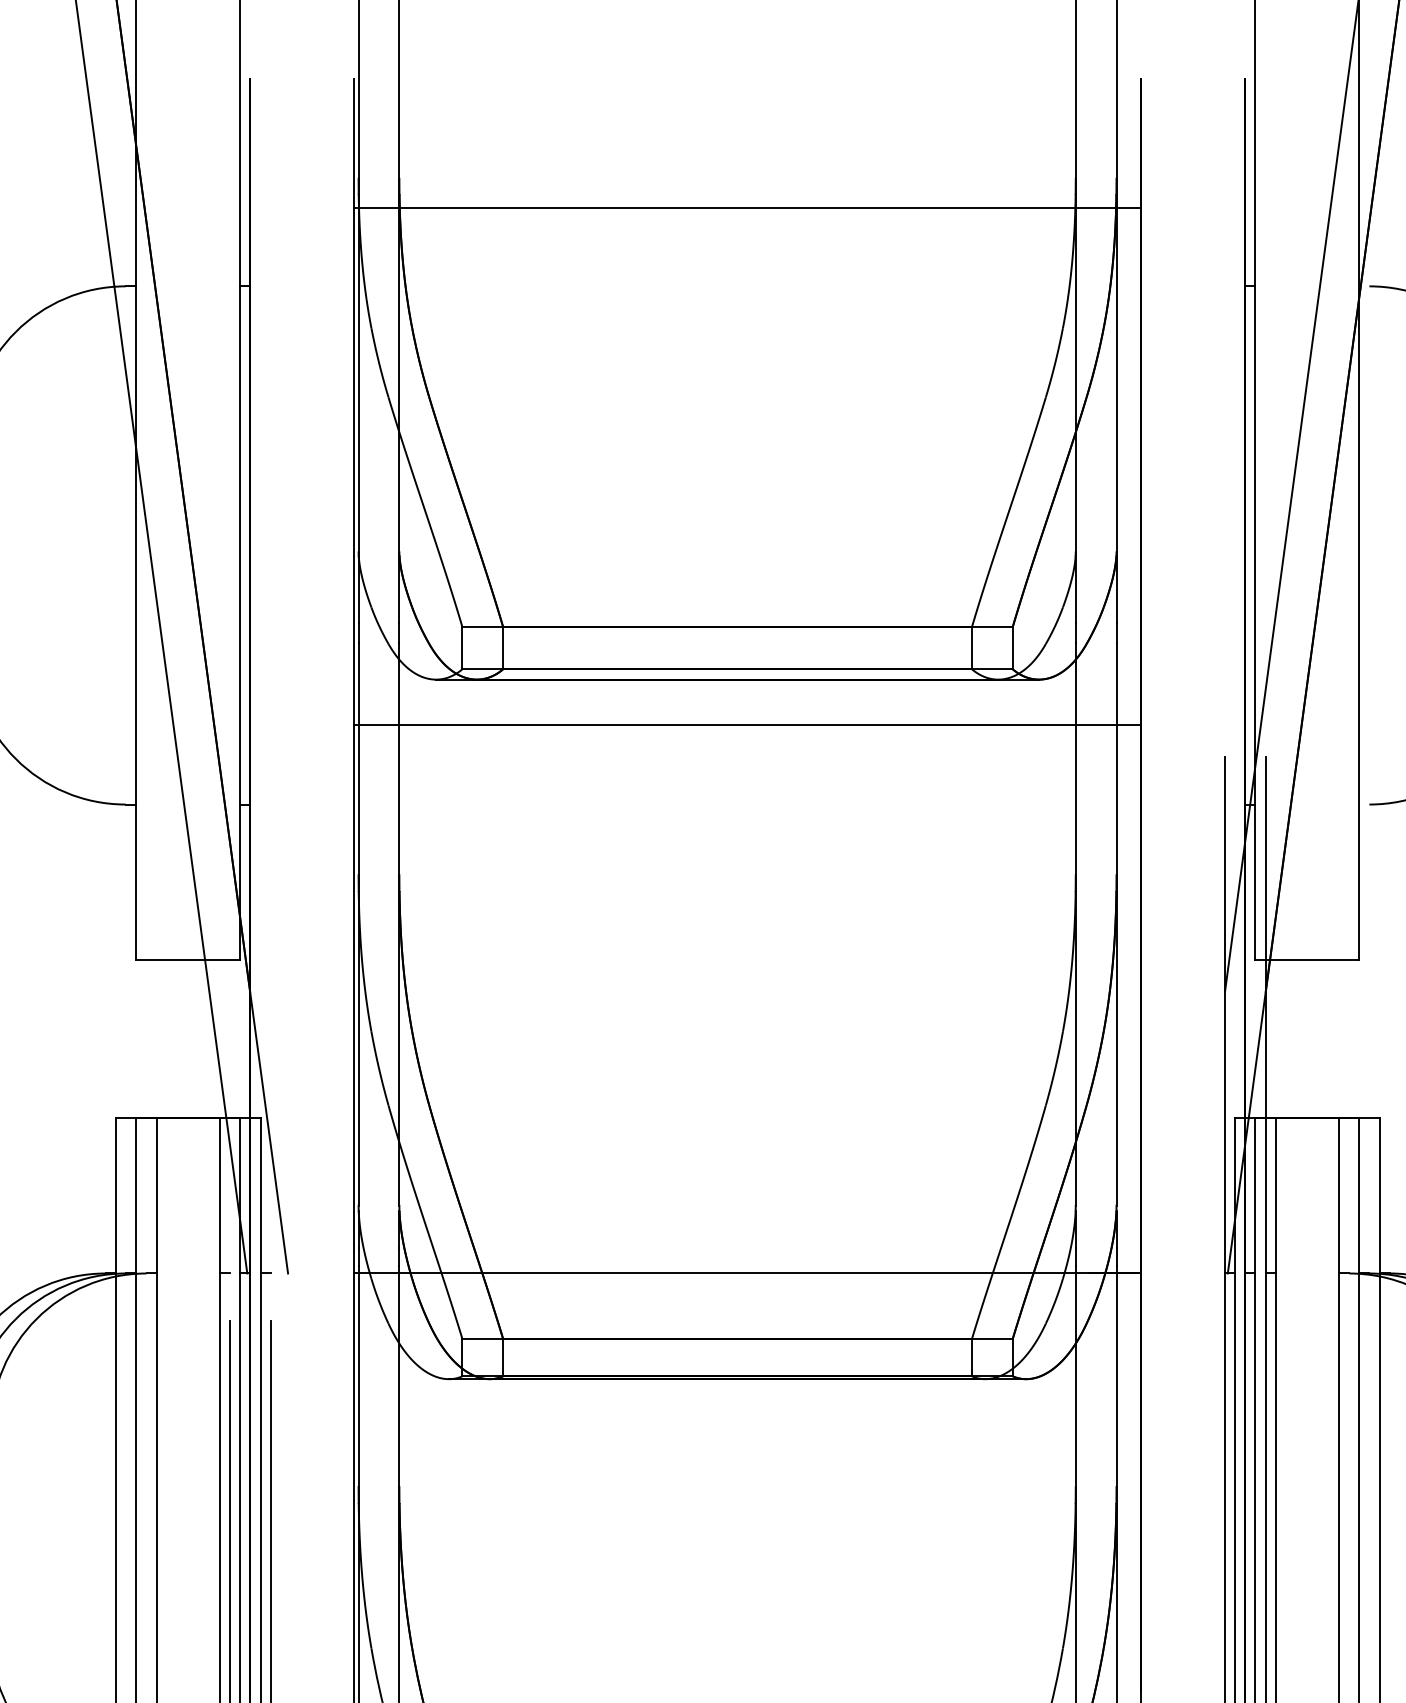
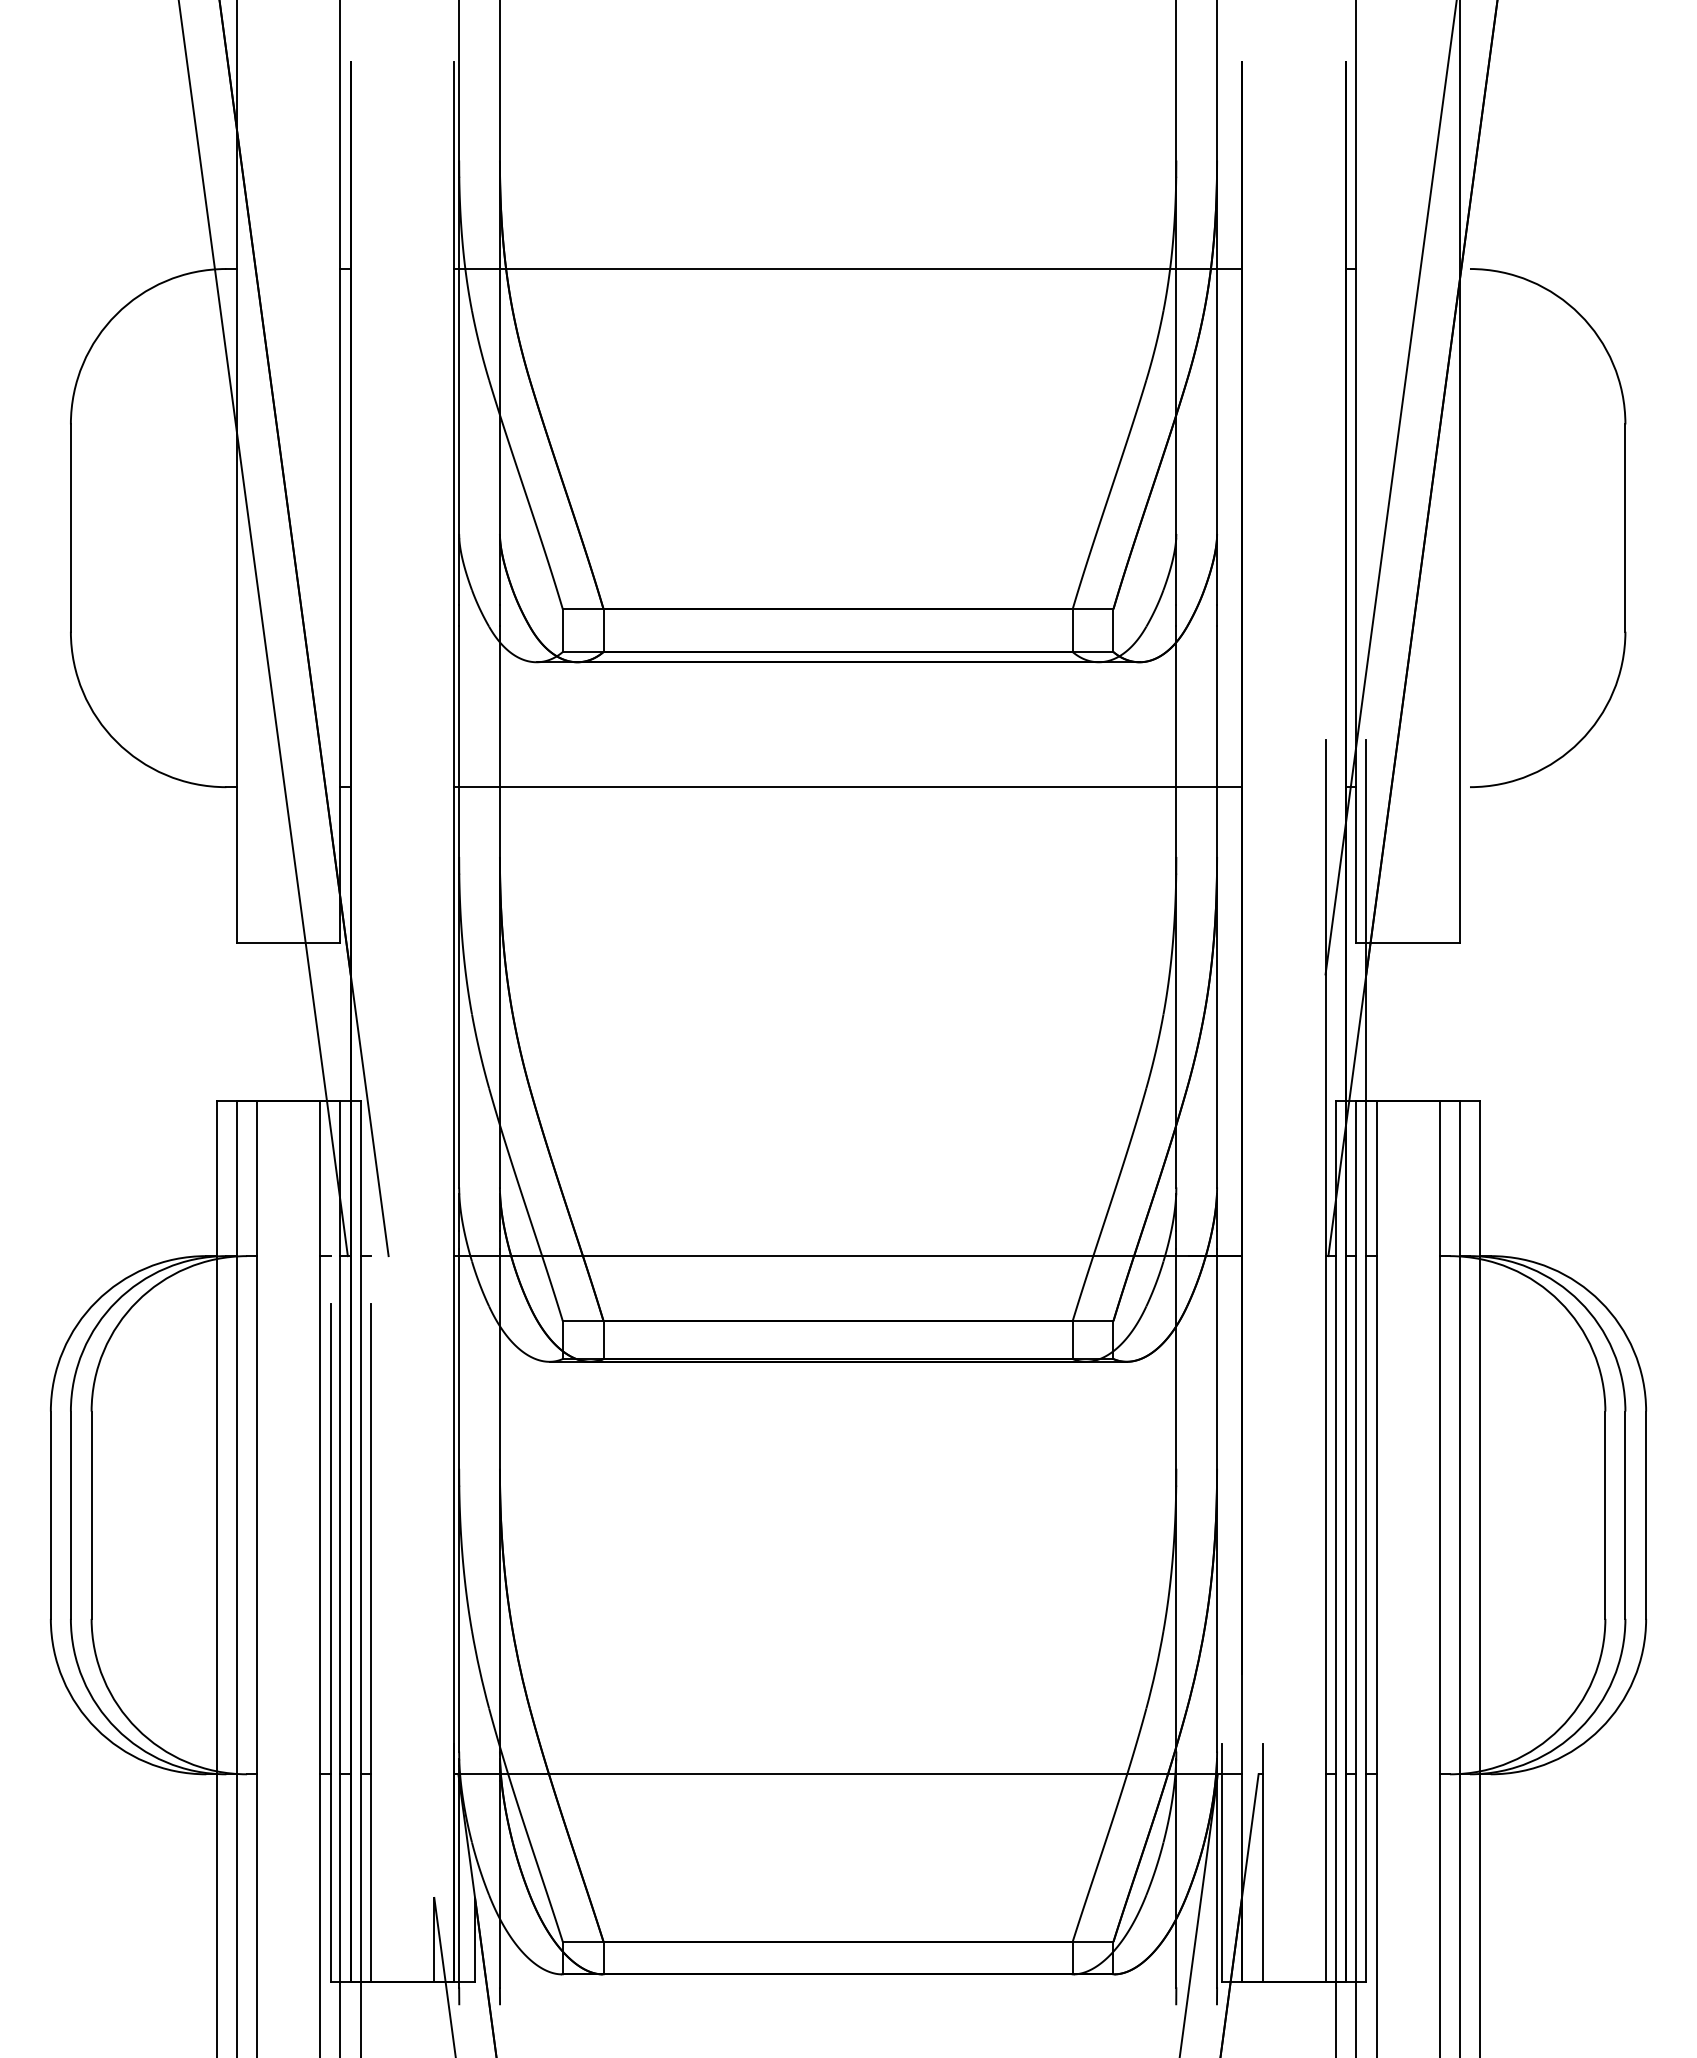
line: (746, 208) -> (847, 269), moved
line: (746, 724) -> (847, 787), moved

